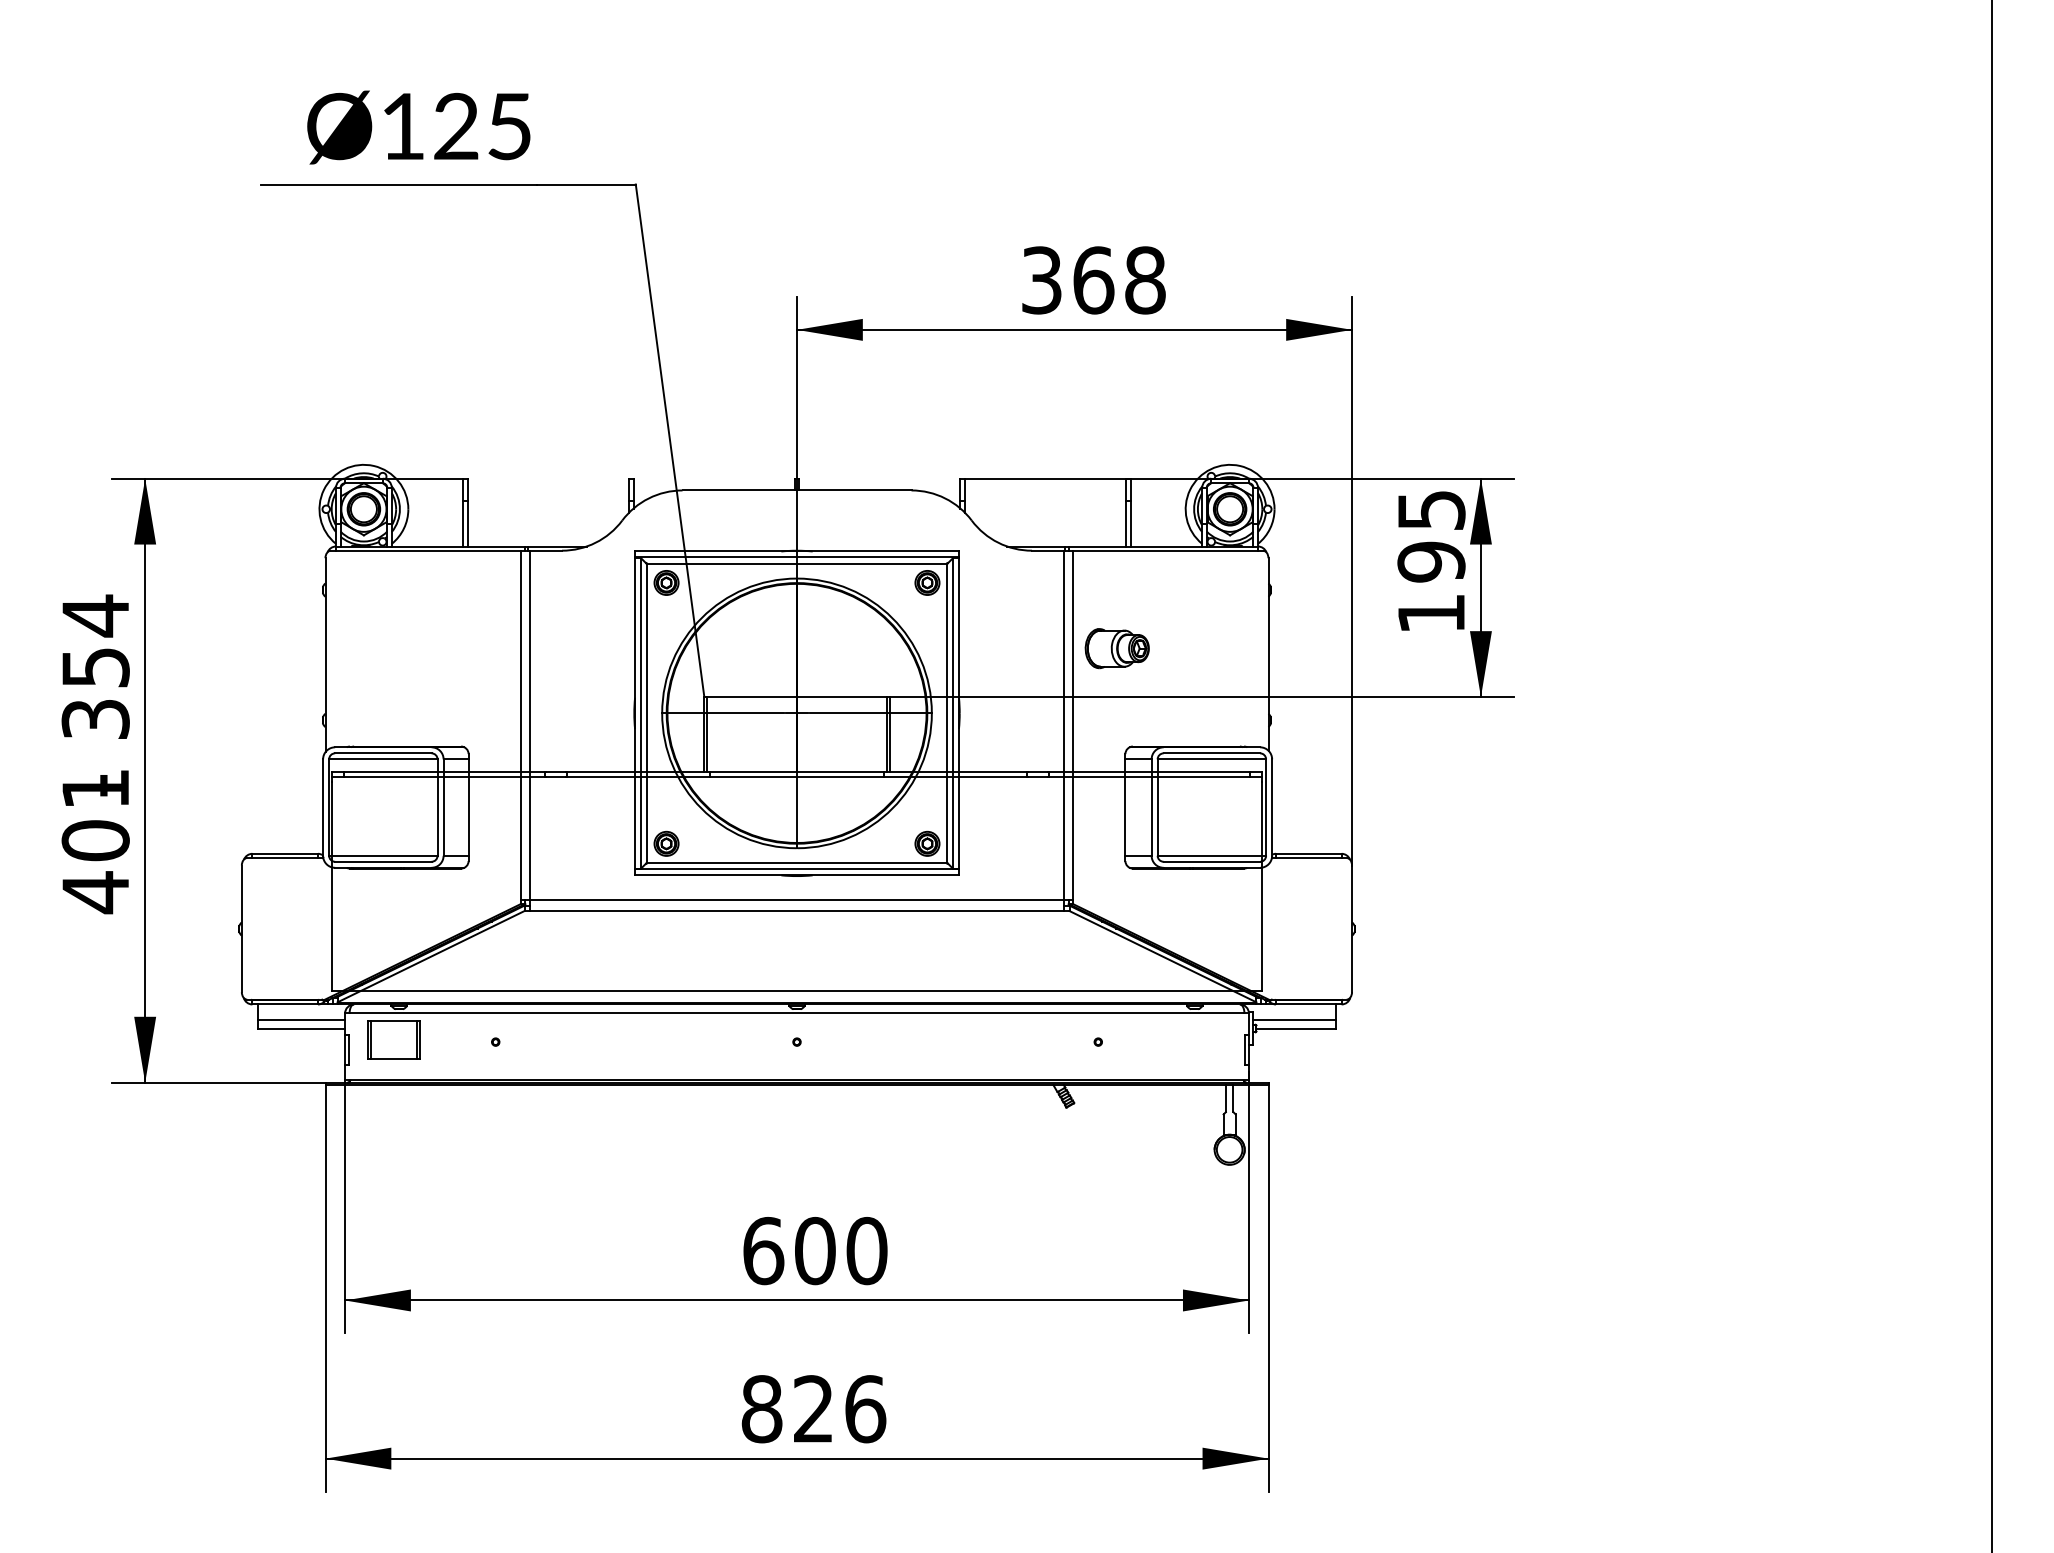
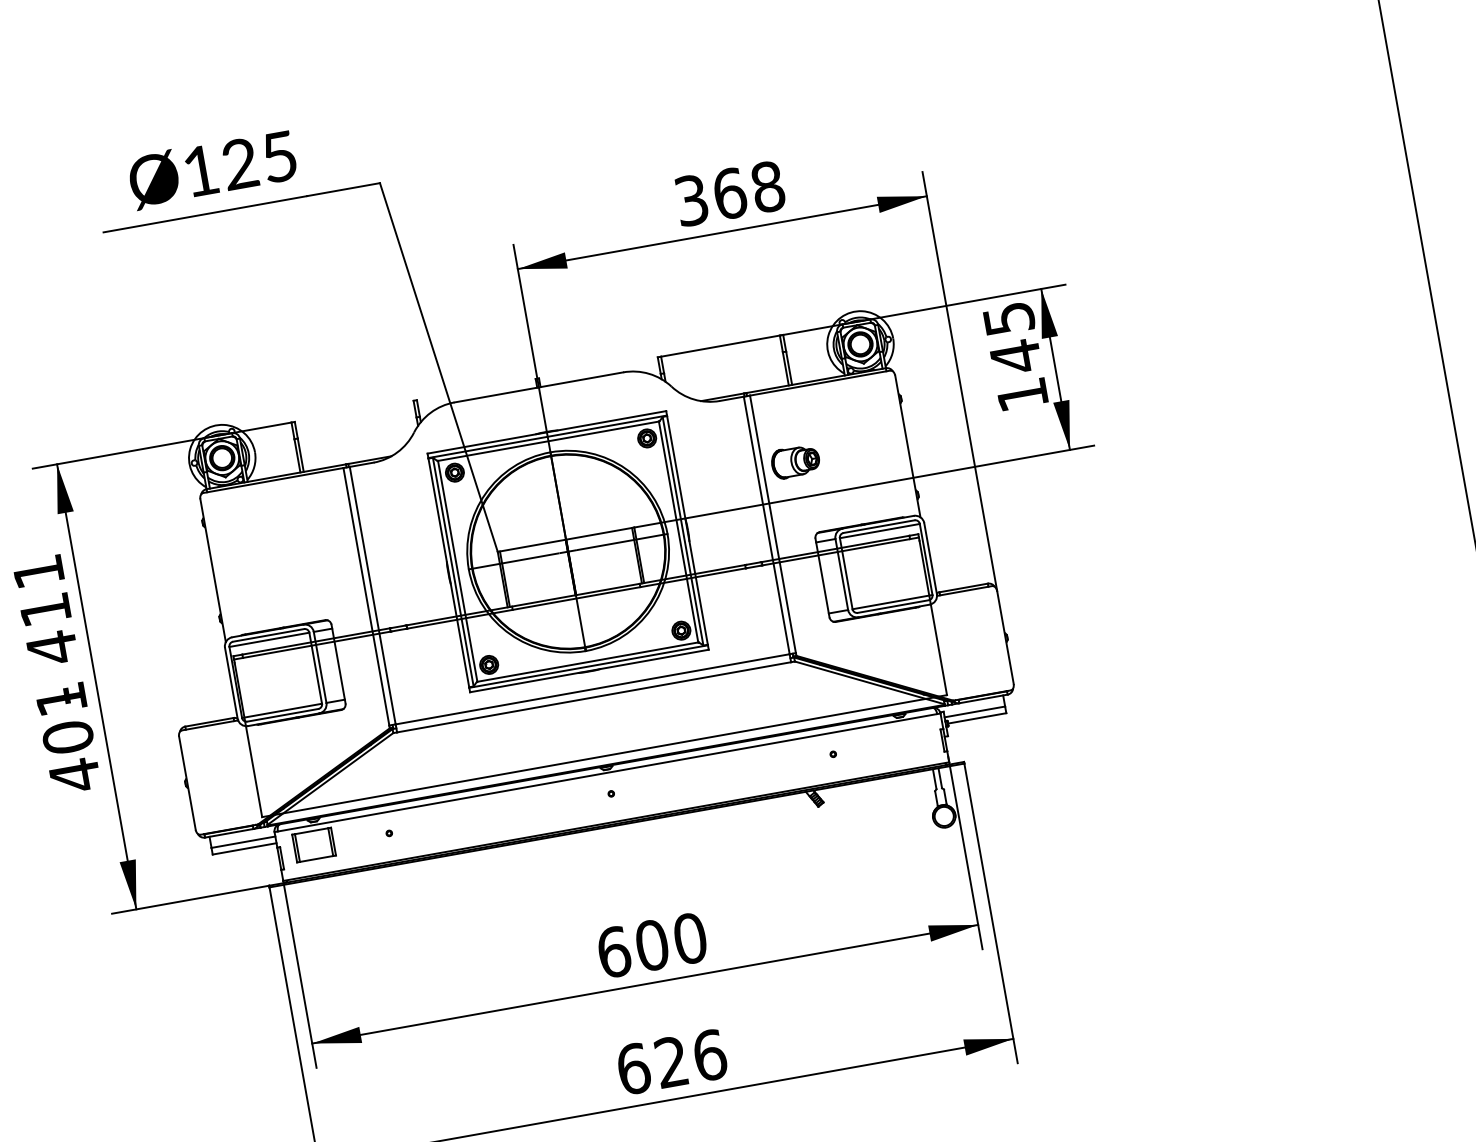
text: (1431, 561) -> (1015, 356), 195 -> 145
text: (95, 667) -> (45, 609), 354 -> 411
text: (761, 1409) -> (633, 1069), 826 -> 626

